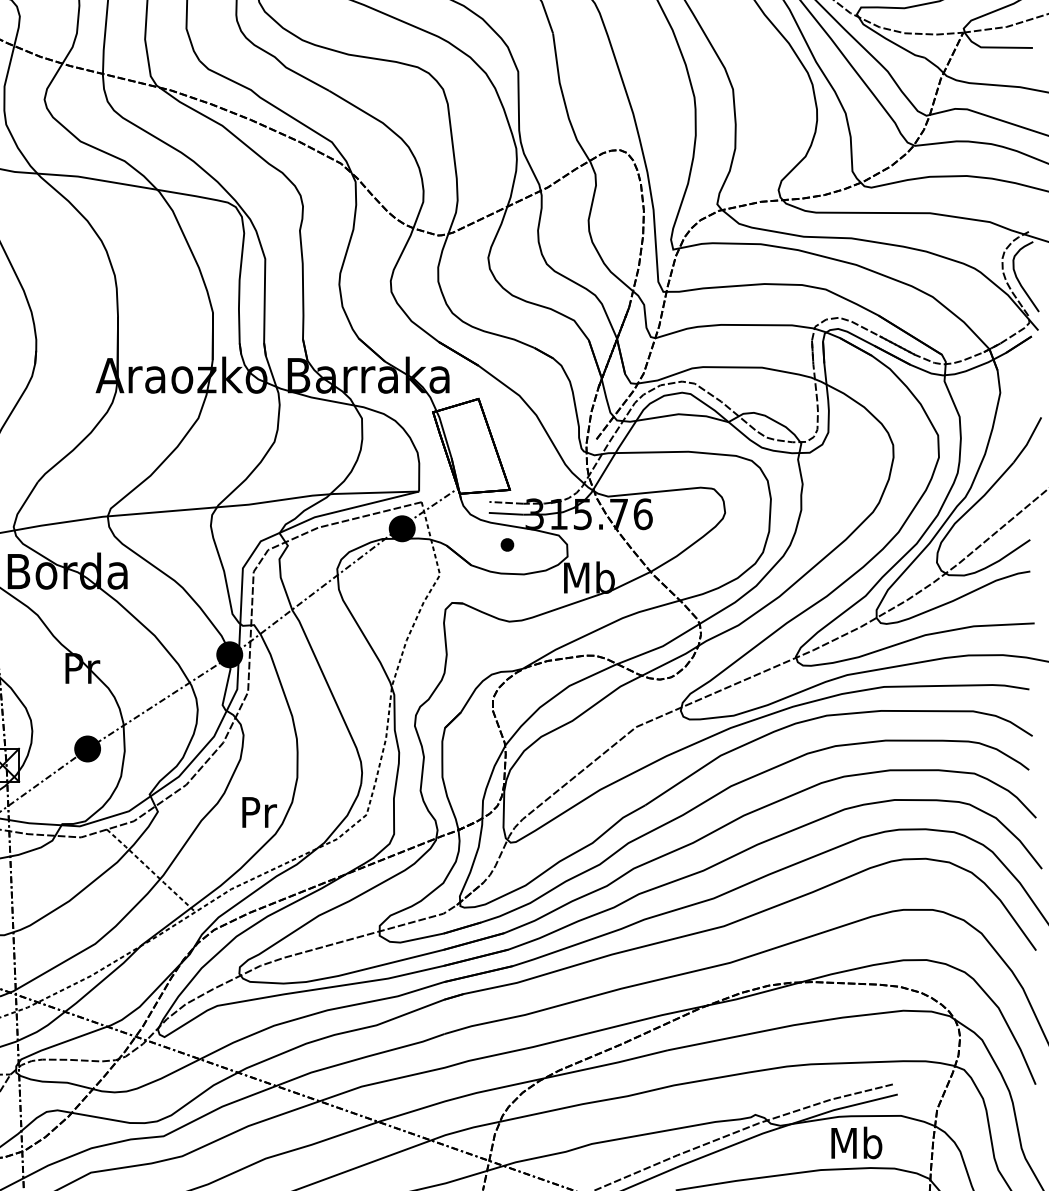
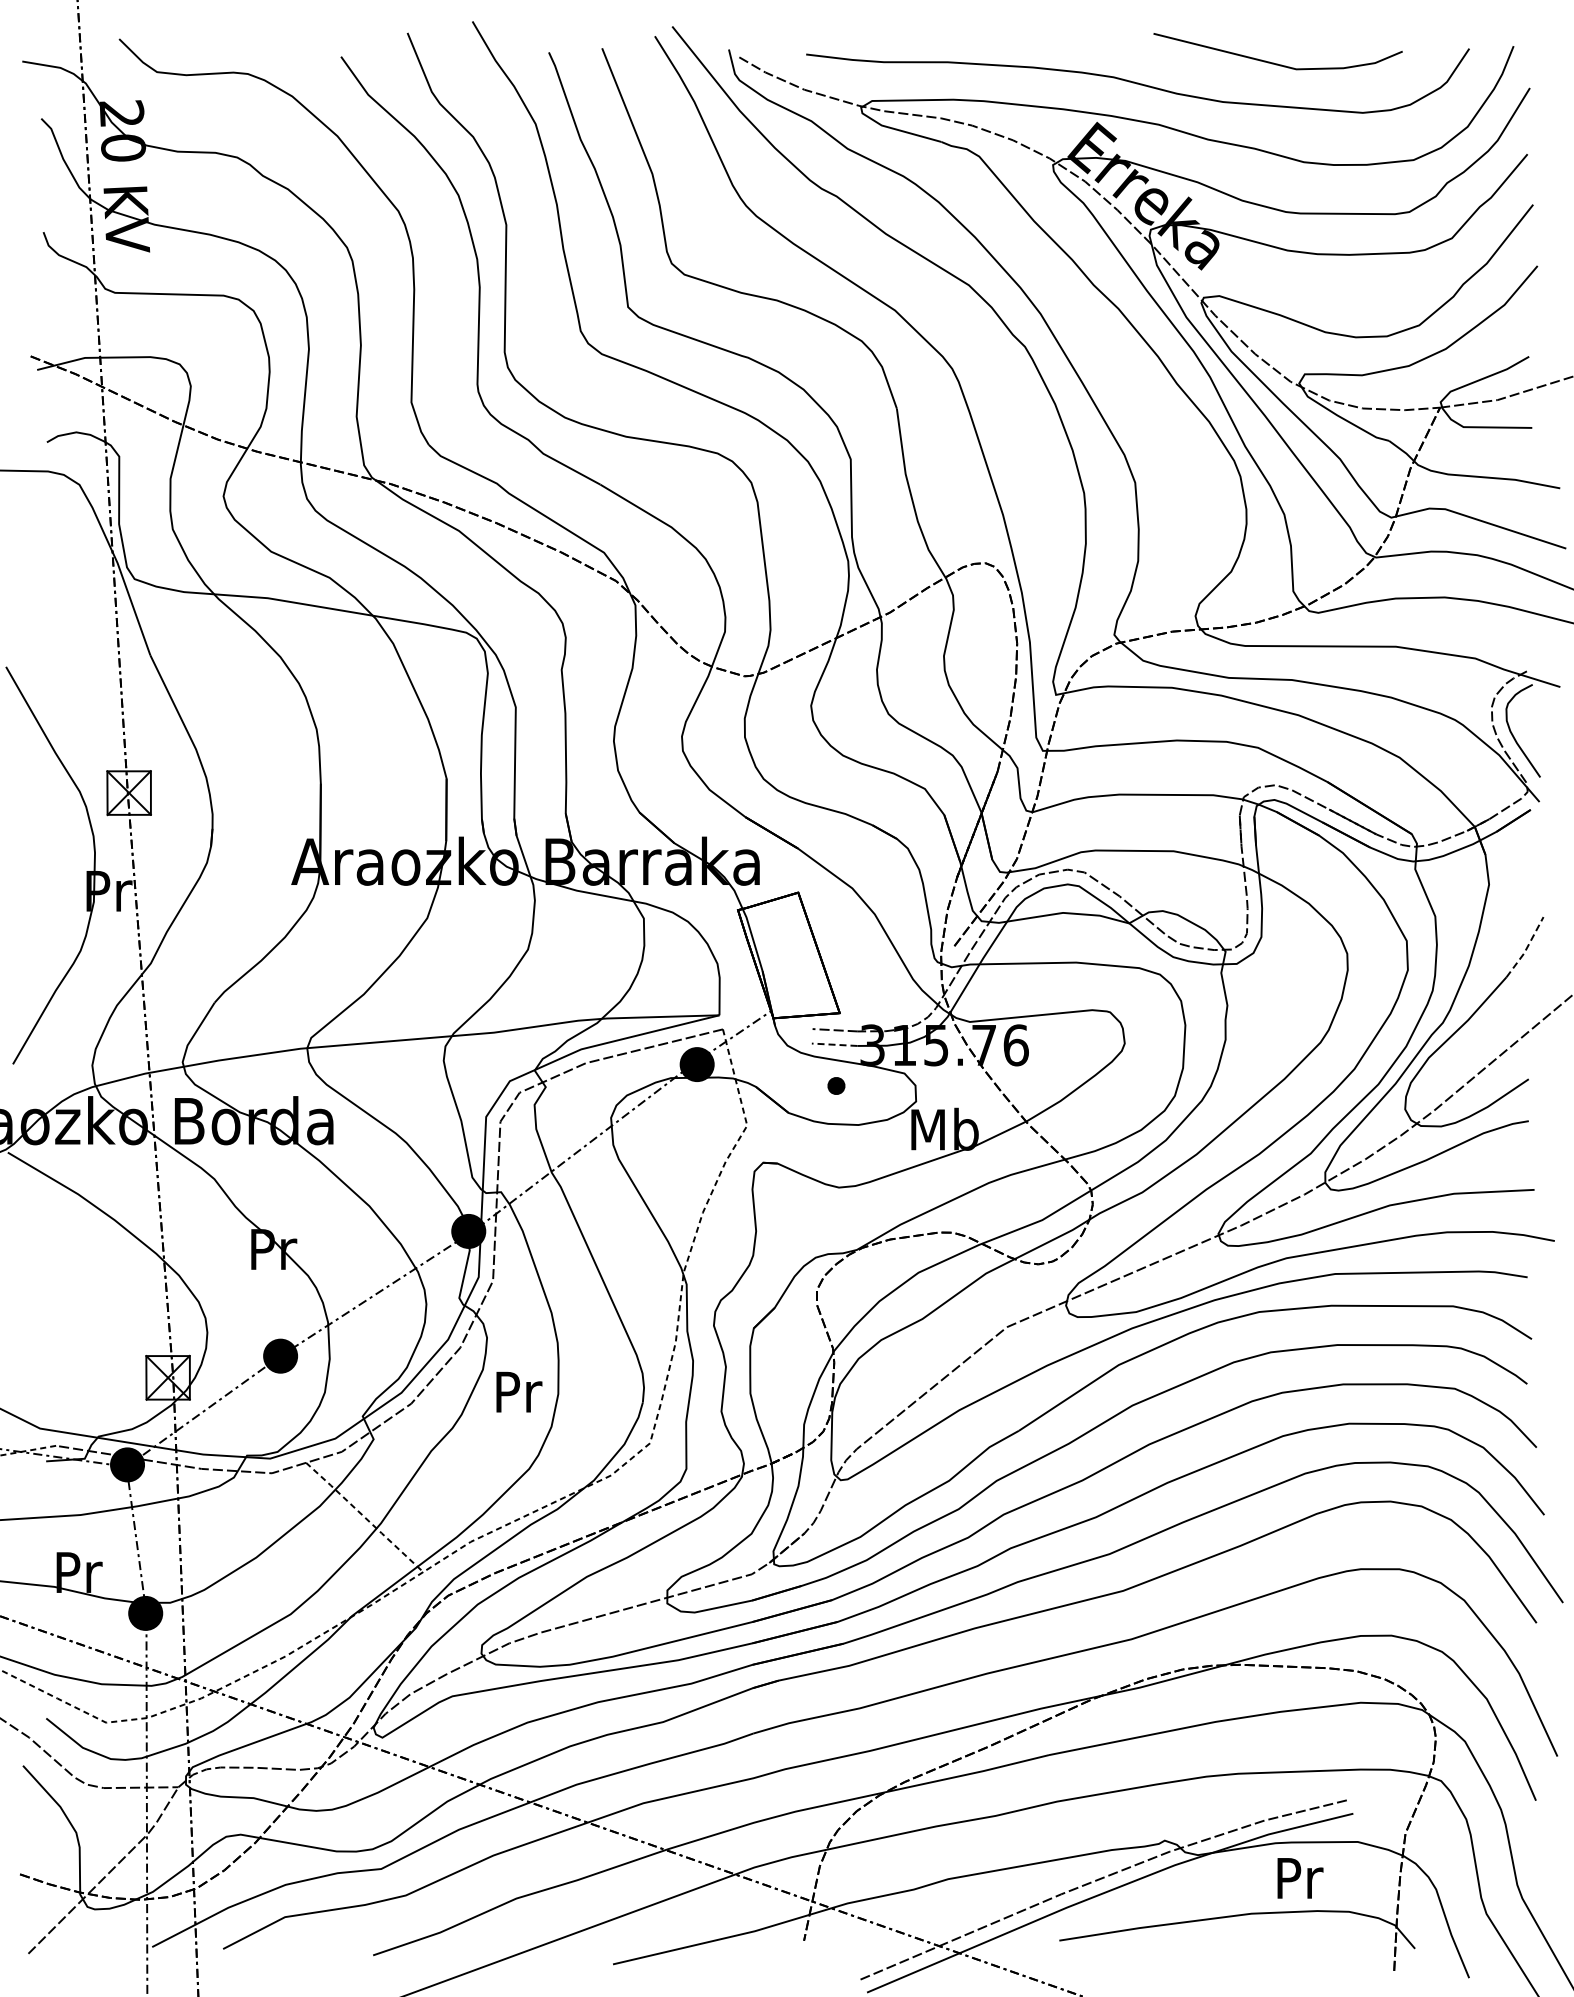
line: (1028, 441) -> (1526, 948), solid -> dashed
line: (505, 513) -> (834, 1044), solid -> dashed
text: (259, 811) -> (519, 1391), moved
text: (856, 1142) -> (1298, 1877), Mb -> Pr

